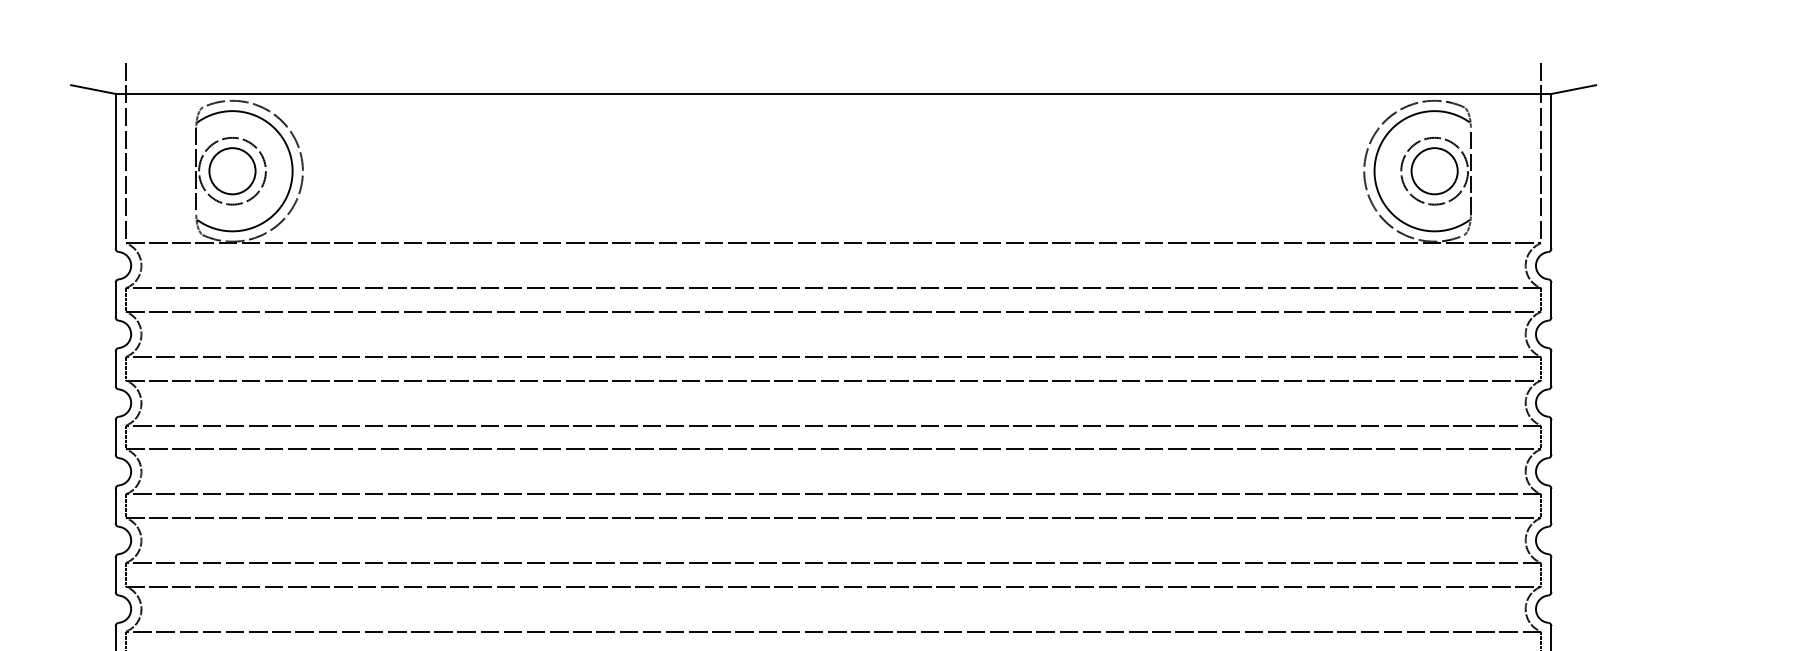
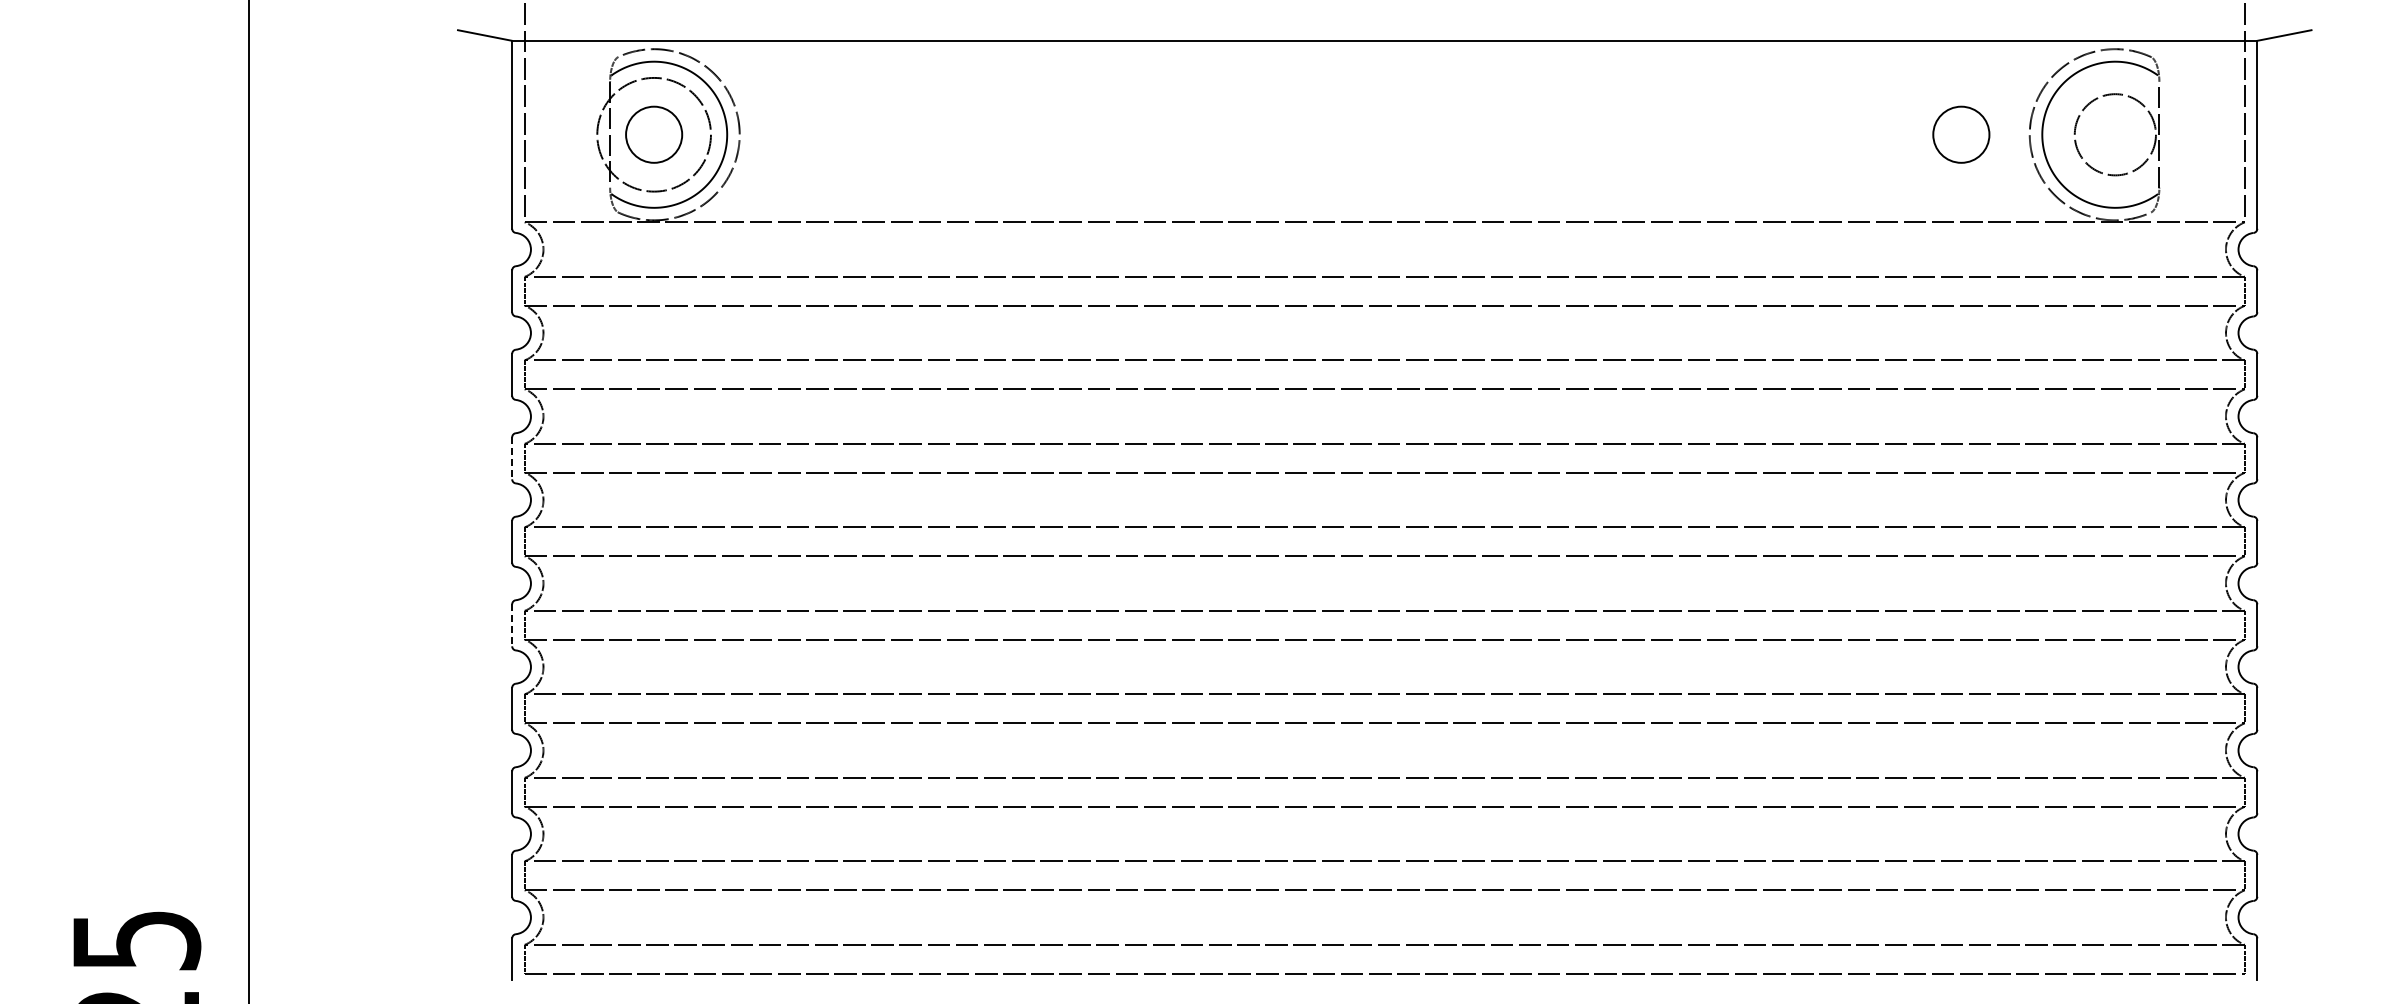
circle: (231, 171) -> (653, 134), size x1.4
circle: (1434, 171) -> (1961, 134), moved
line: (115, 437) -> (512, 458), solid -> dashed
line: (115, 574) -> (512, 625), solid -> dashed

